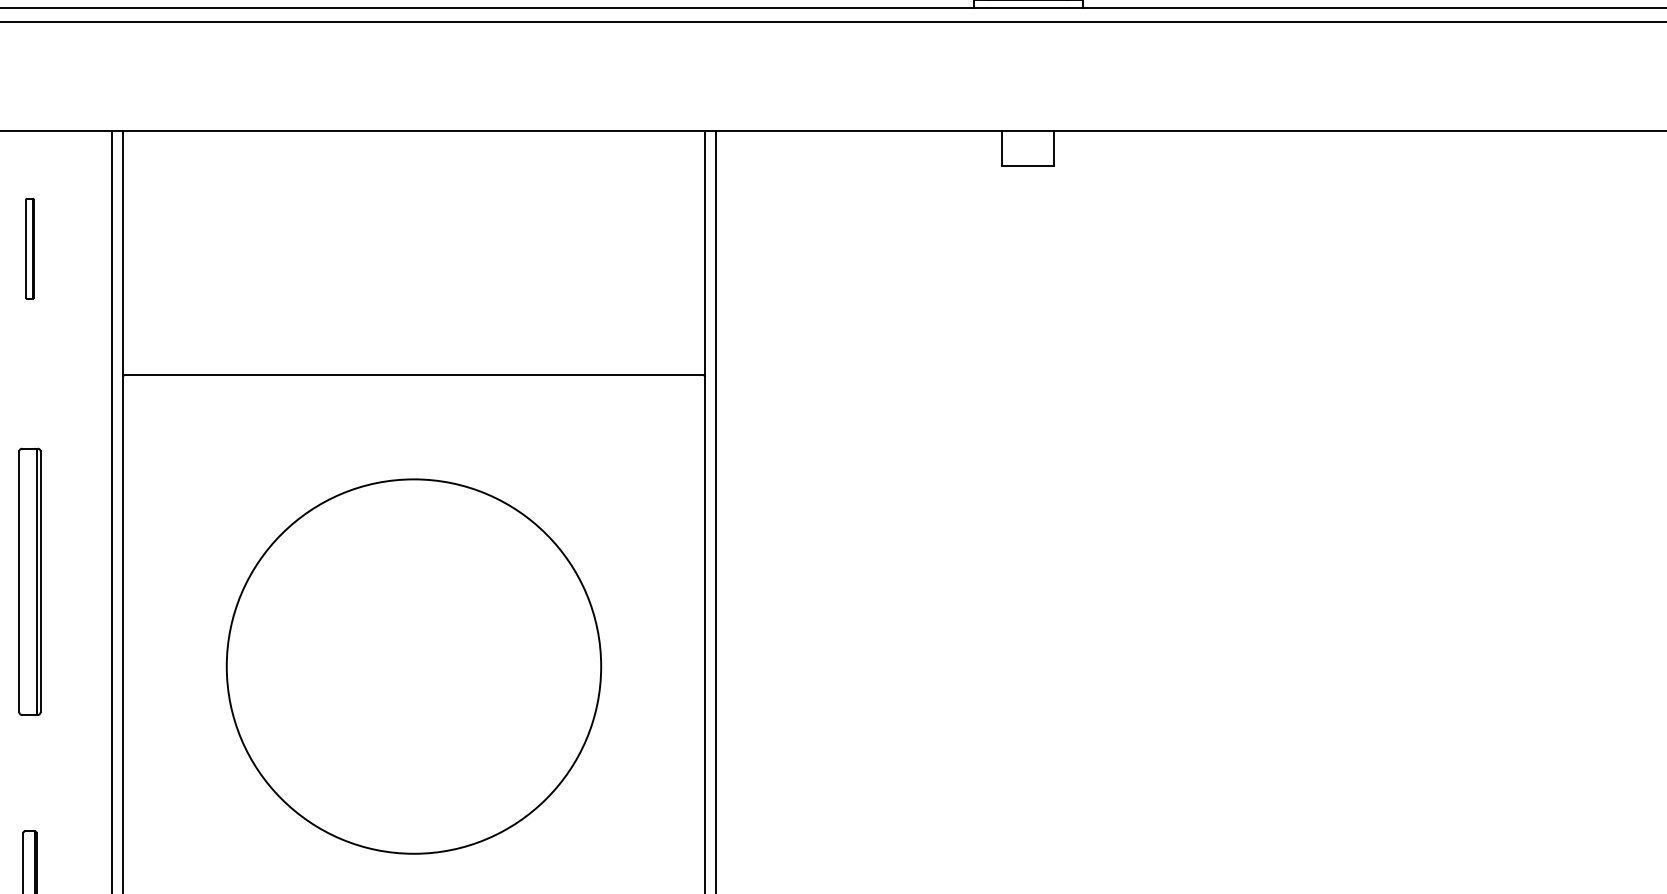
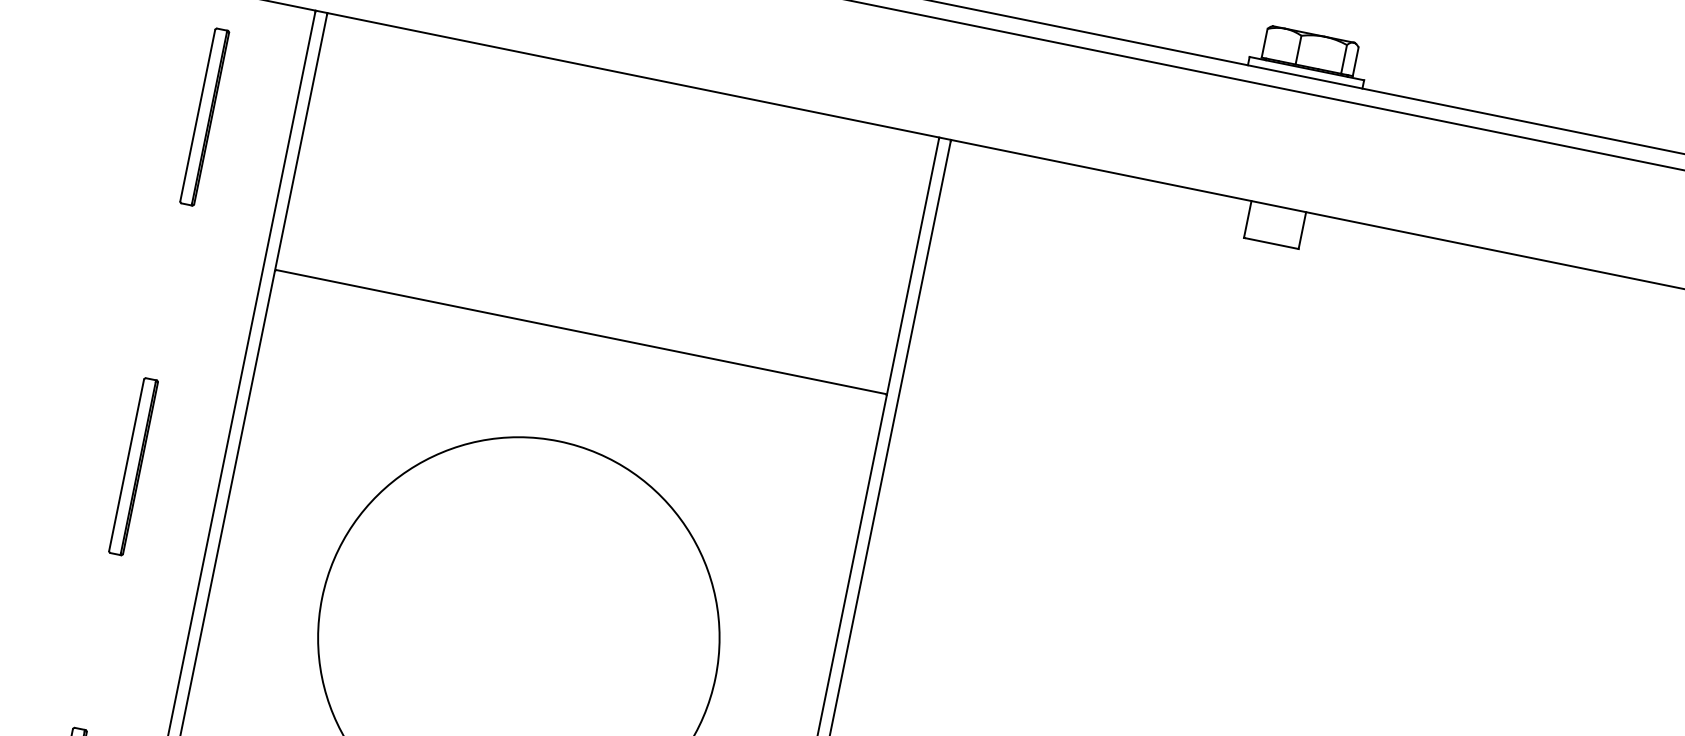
part: (29, 248) -> (204, 116), size x1.67
part: (29, 581) -> (133, 466), size x0.62

